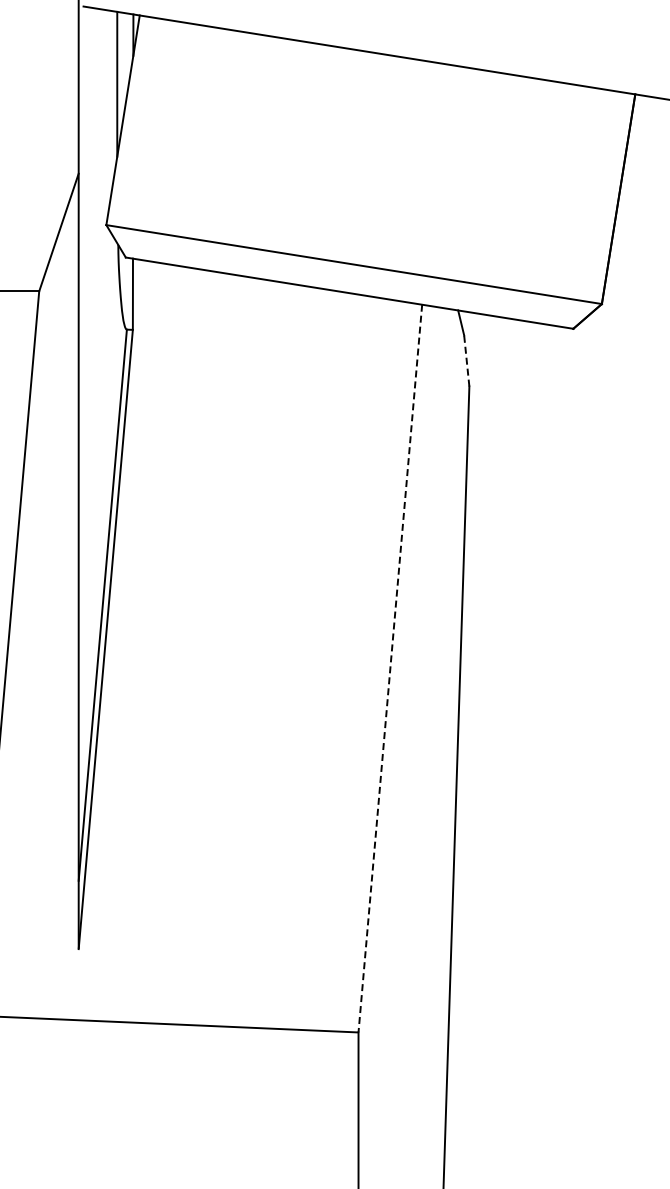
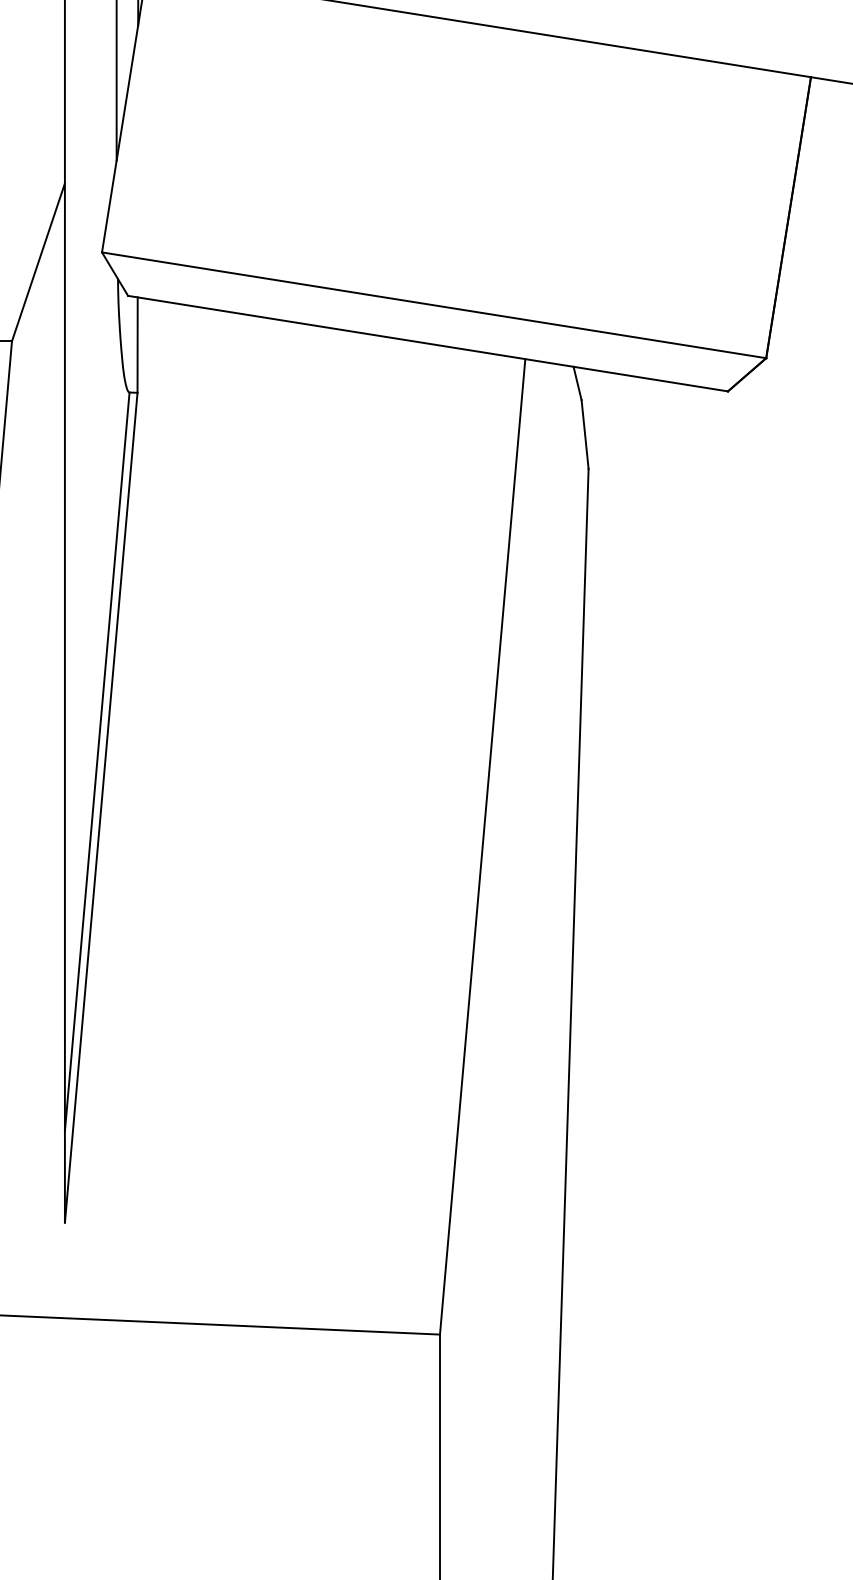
line: (466, 360) -> (584, 433), dashed -> solid
line: (390, 669) -> (482, 848), dashed -> solid

